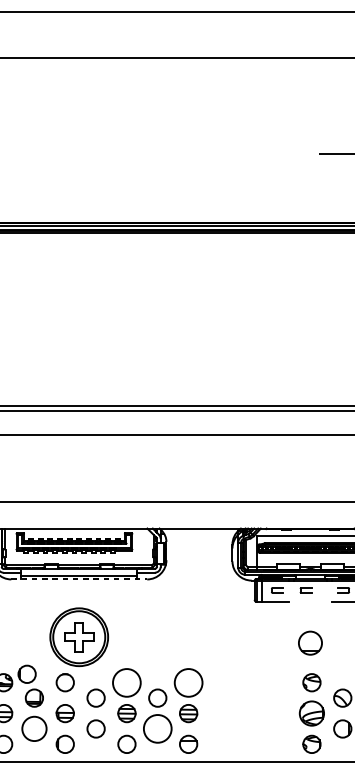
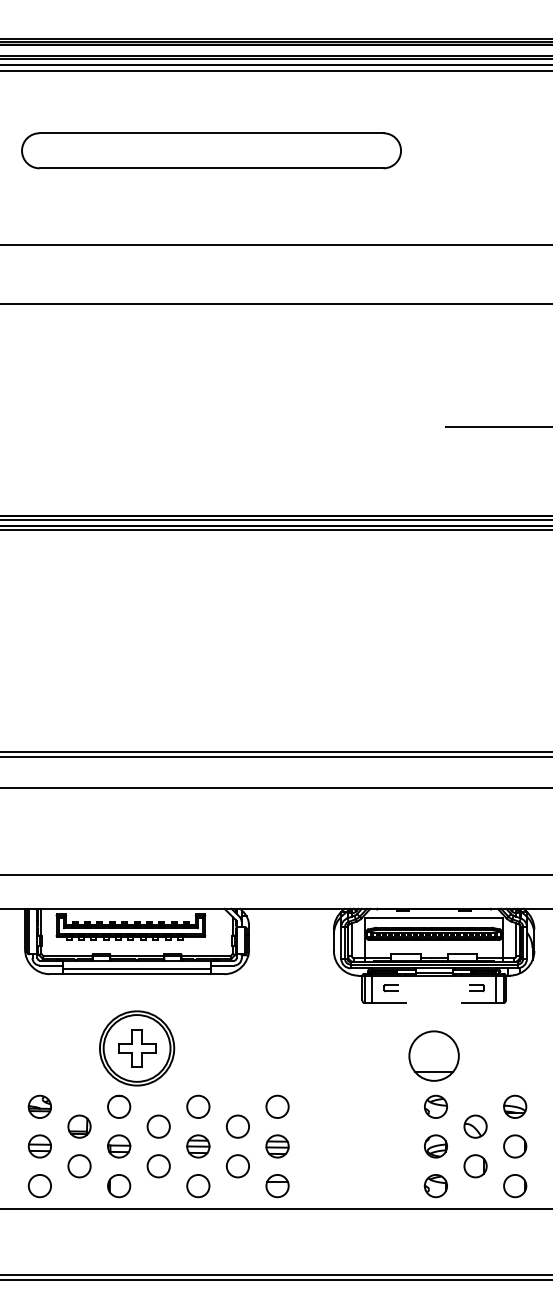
line: (79, 579) -> (137, 974), dashed -> solid
part: (305, 590) -> (427, 988), removed
part: (310, 642) -> (433, 1055), size x1.67
circle: (27, 674) -> (70, 1096), removed
circle: (127, 682) -> (198, 1106), size x0.62
circle: (188, 682) -> (277, 1106), size x0.62
part: (311, 713) -> (435, 1146), size x0.71
circle: (34, 729) -> (79, 1166), size x0.71
circle: (157, 729) -> (237, 1166), size x0.62

